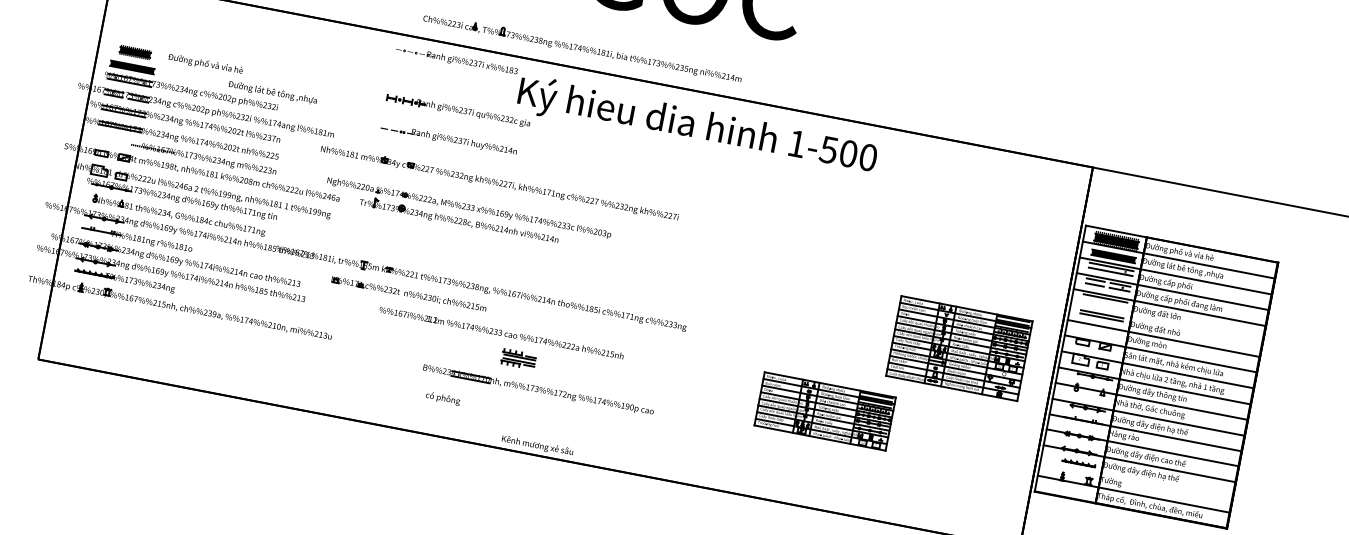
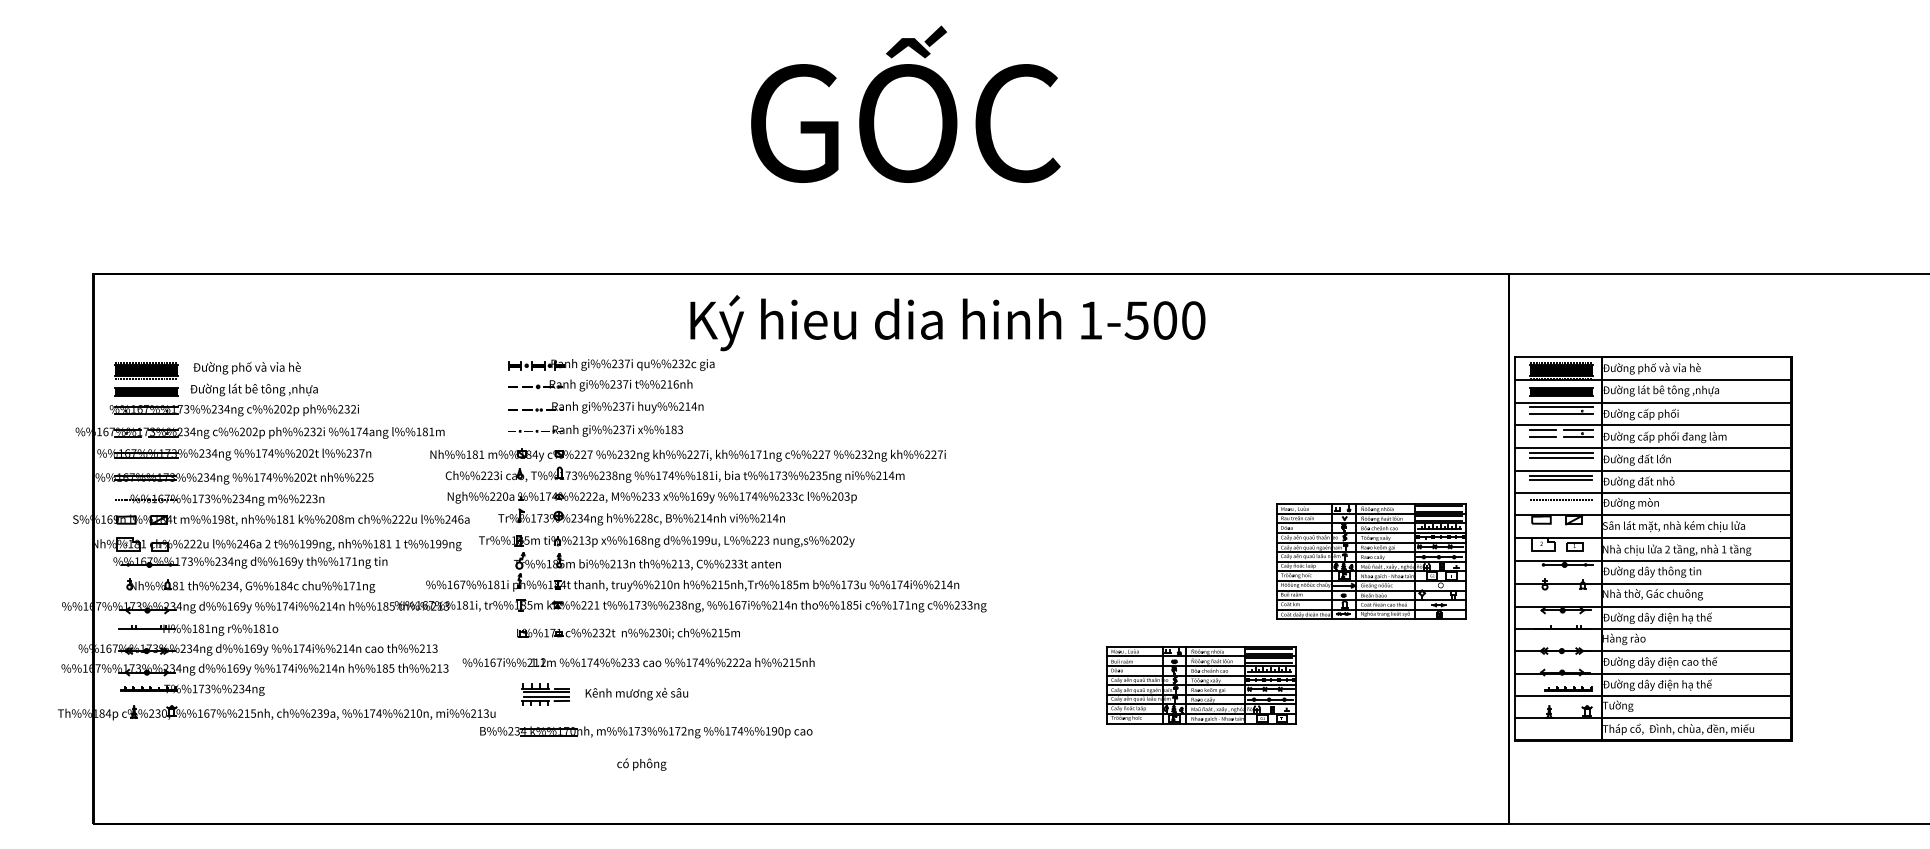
part: (582, 47) -> (674, 474), moved
part: (135, 52) -> (146, 370), size x1.43
part: (456, 60) -> (595, 430), moved
text: (272, 92) -> (253, 389), moved
part: (448, 123) -> (600, 385), added
part: (203, 158) -> (219, 499), moved
part: (488, 259) -> (692, 563), added
part: (408, 294) -> (628, 633), moved
line: (1104, 302) -> (1560, 458), added
line: (1166, 322) -> (1652, 470), added
line: (1099, 331) -> (1561, 500), added
text: (501, 332) -> (638, 662), moved
part: (518, 359) -> (545, 694), moved
part: (538, 390) -> (646, 732), moved
text: (442, 398) -> (641, 764), moved
text: (537, 445) -> (636, 693), moved
line: (1136, 478) -> (1652, 695), added

